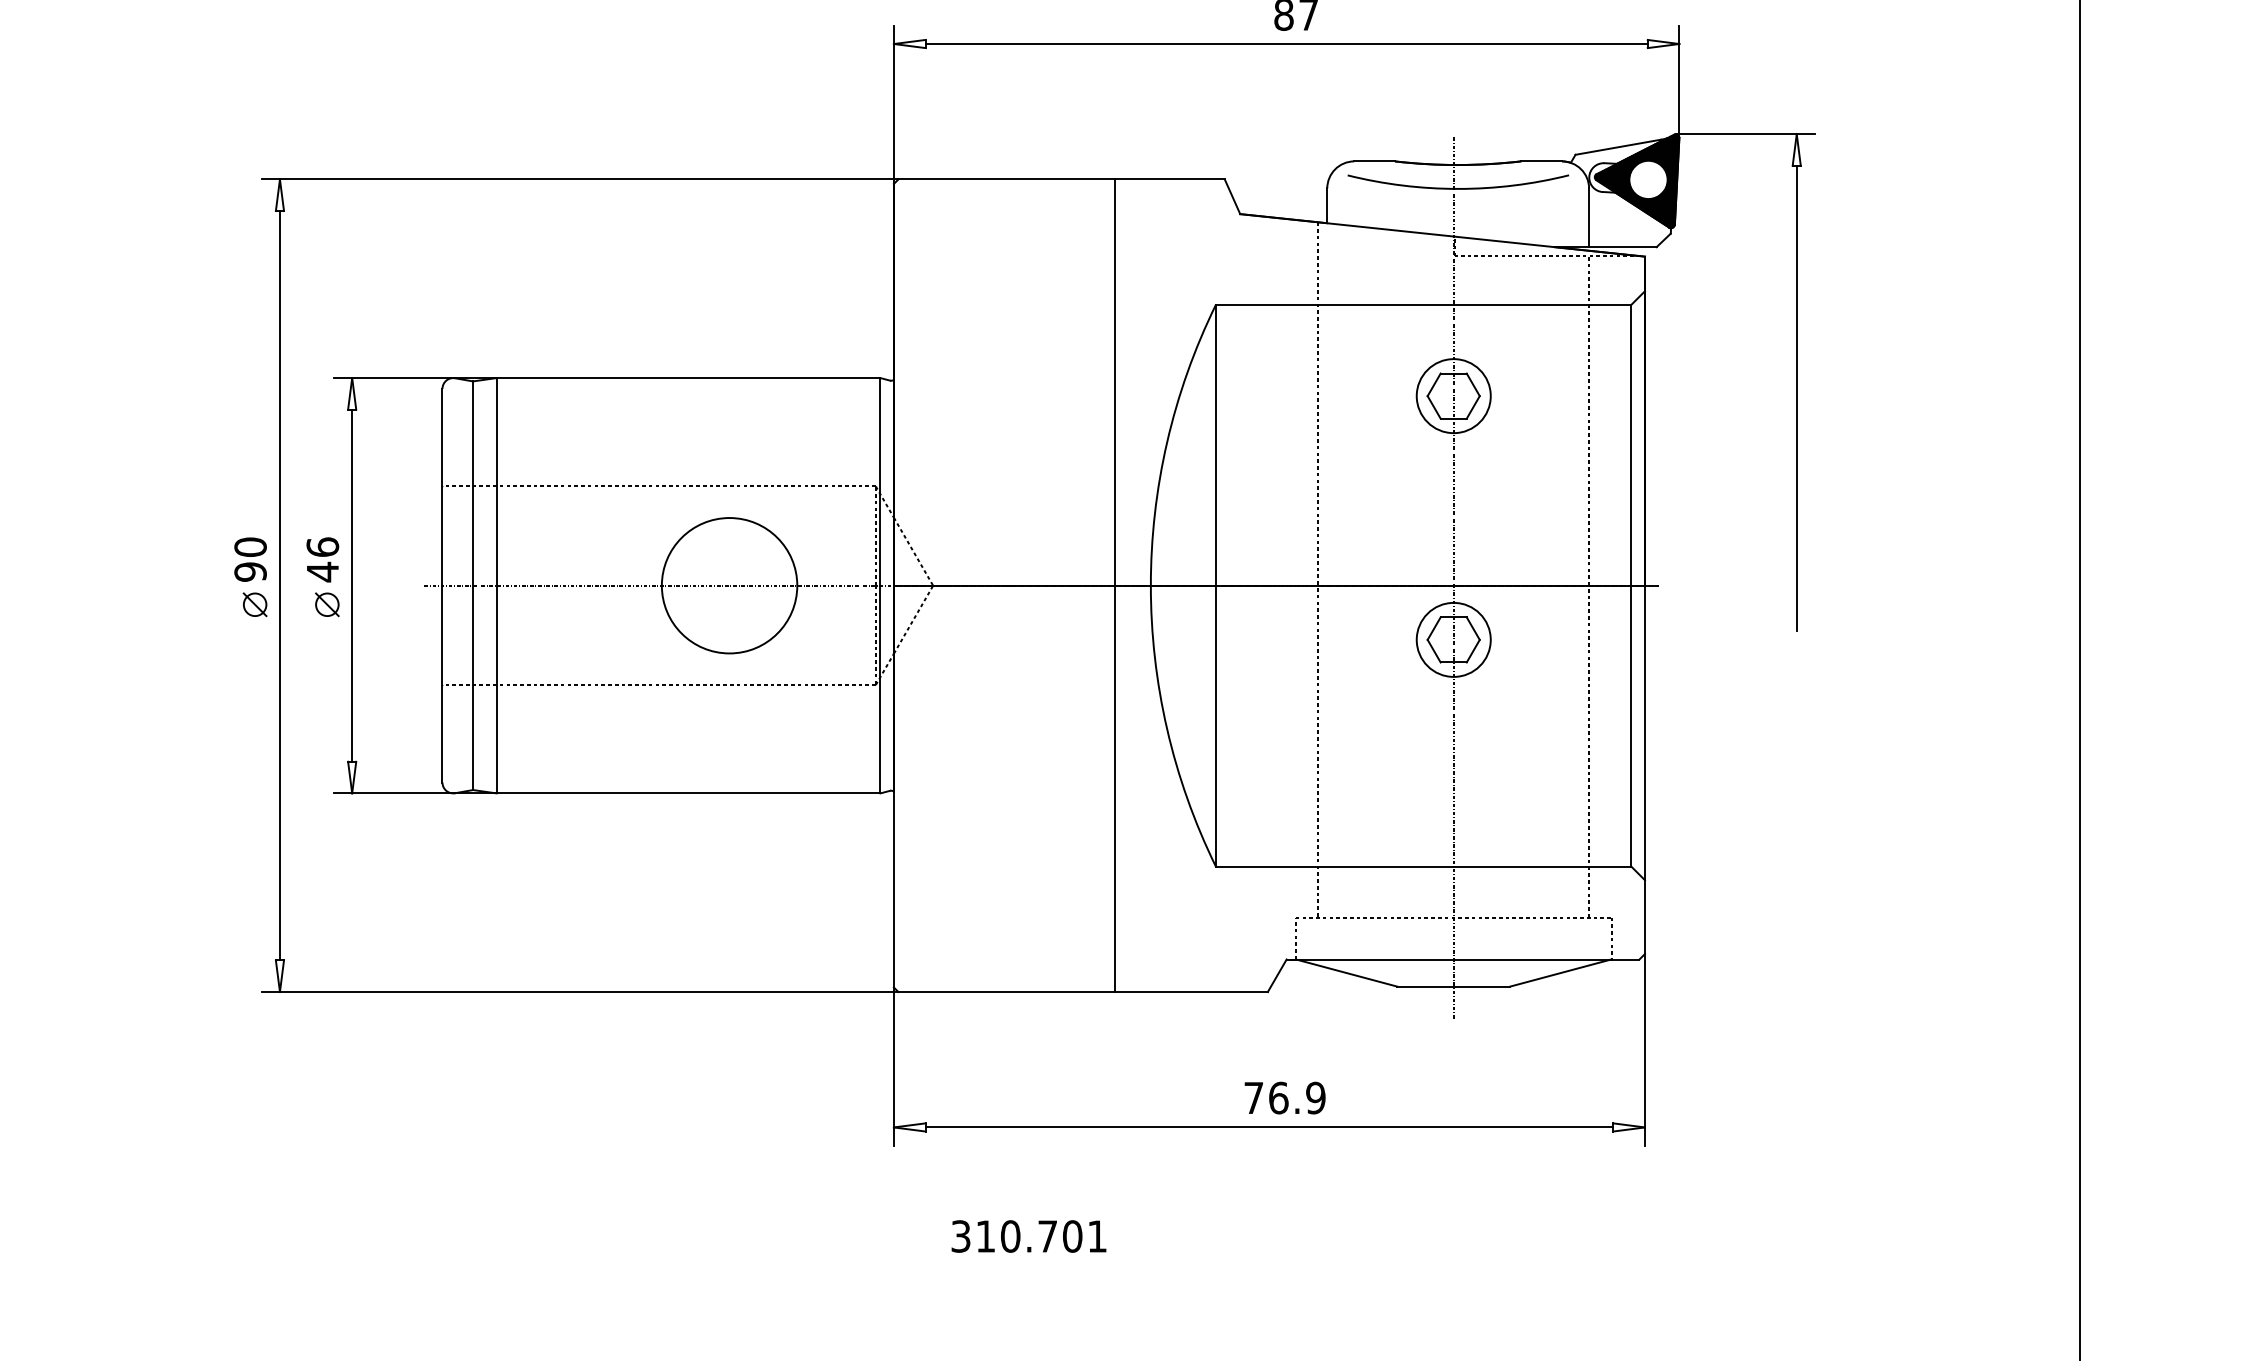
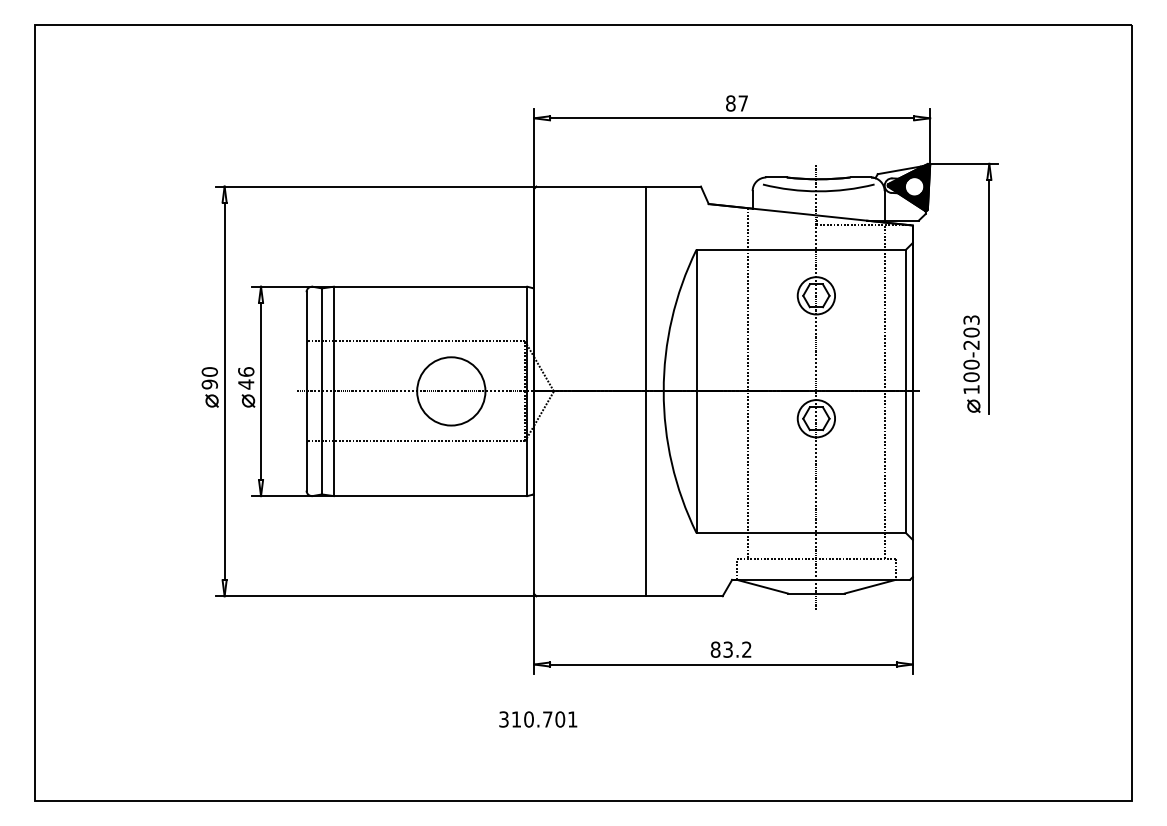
part: (1761, 530) -> (971, 363), added
text: (1283, 1097) -> (730, 649), 76.9 -> 83.2
text: (1029, 1236) -> (538, 719), moved

